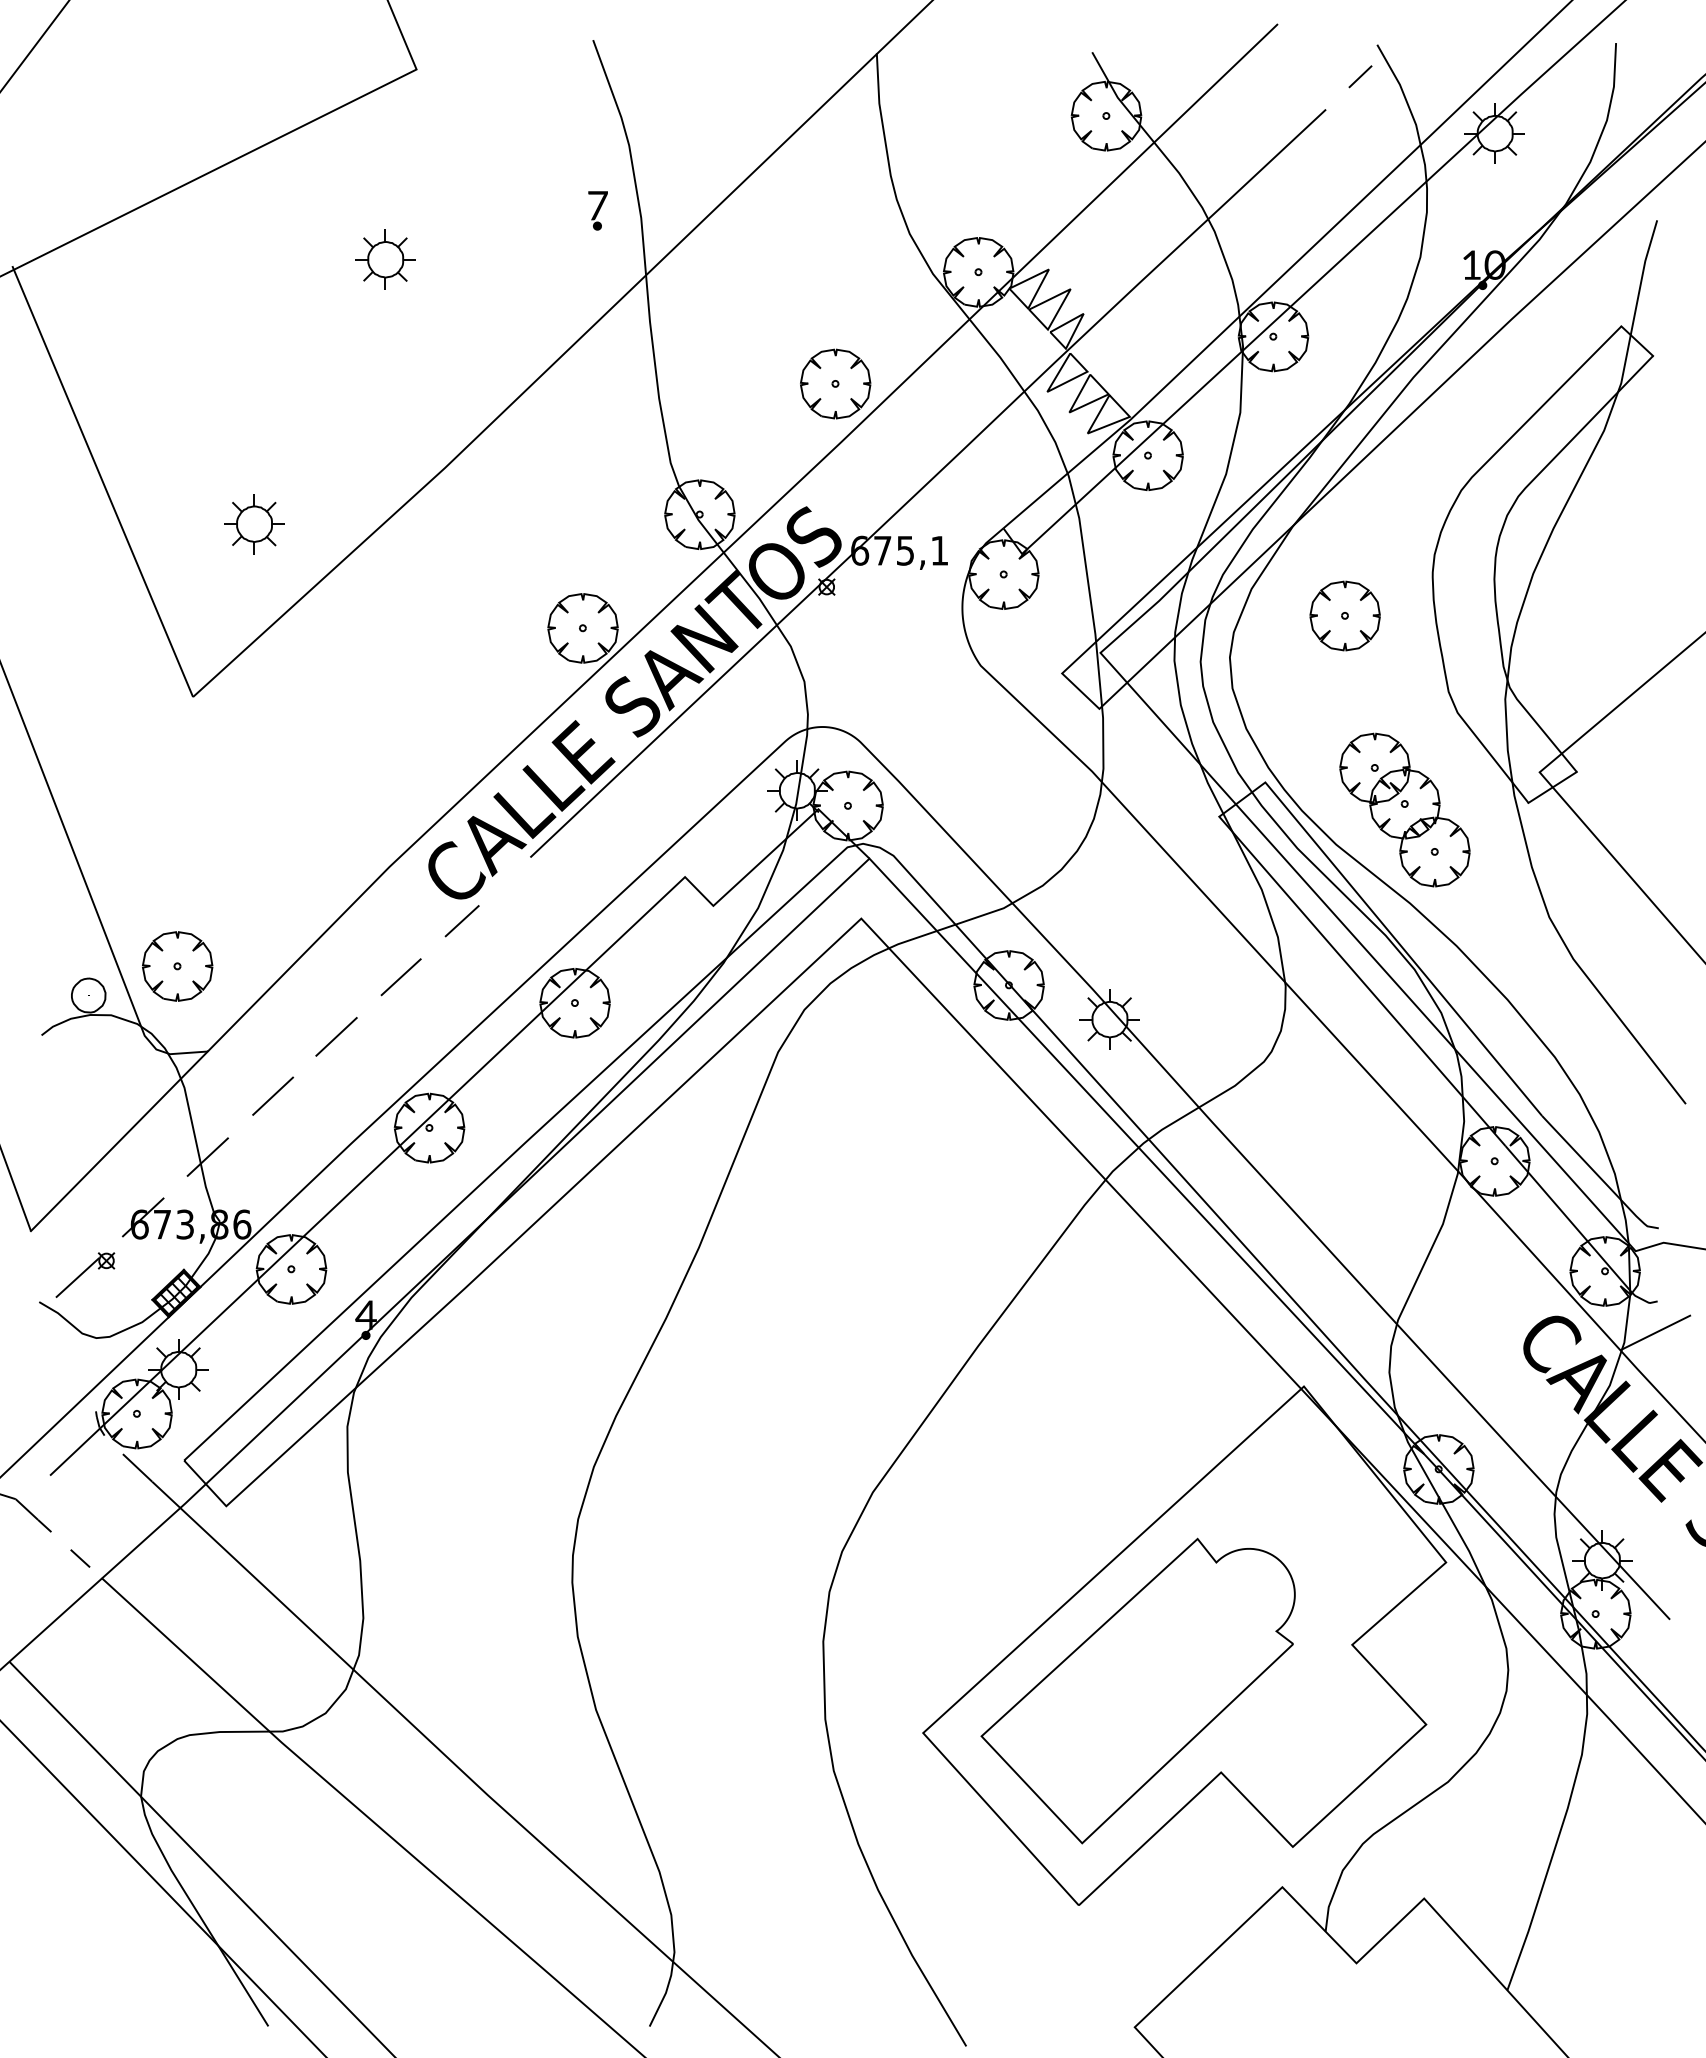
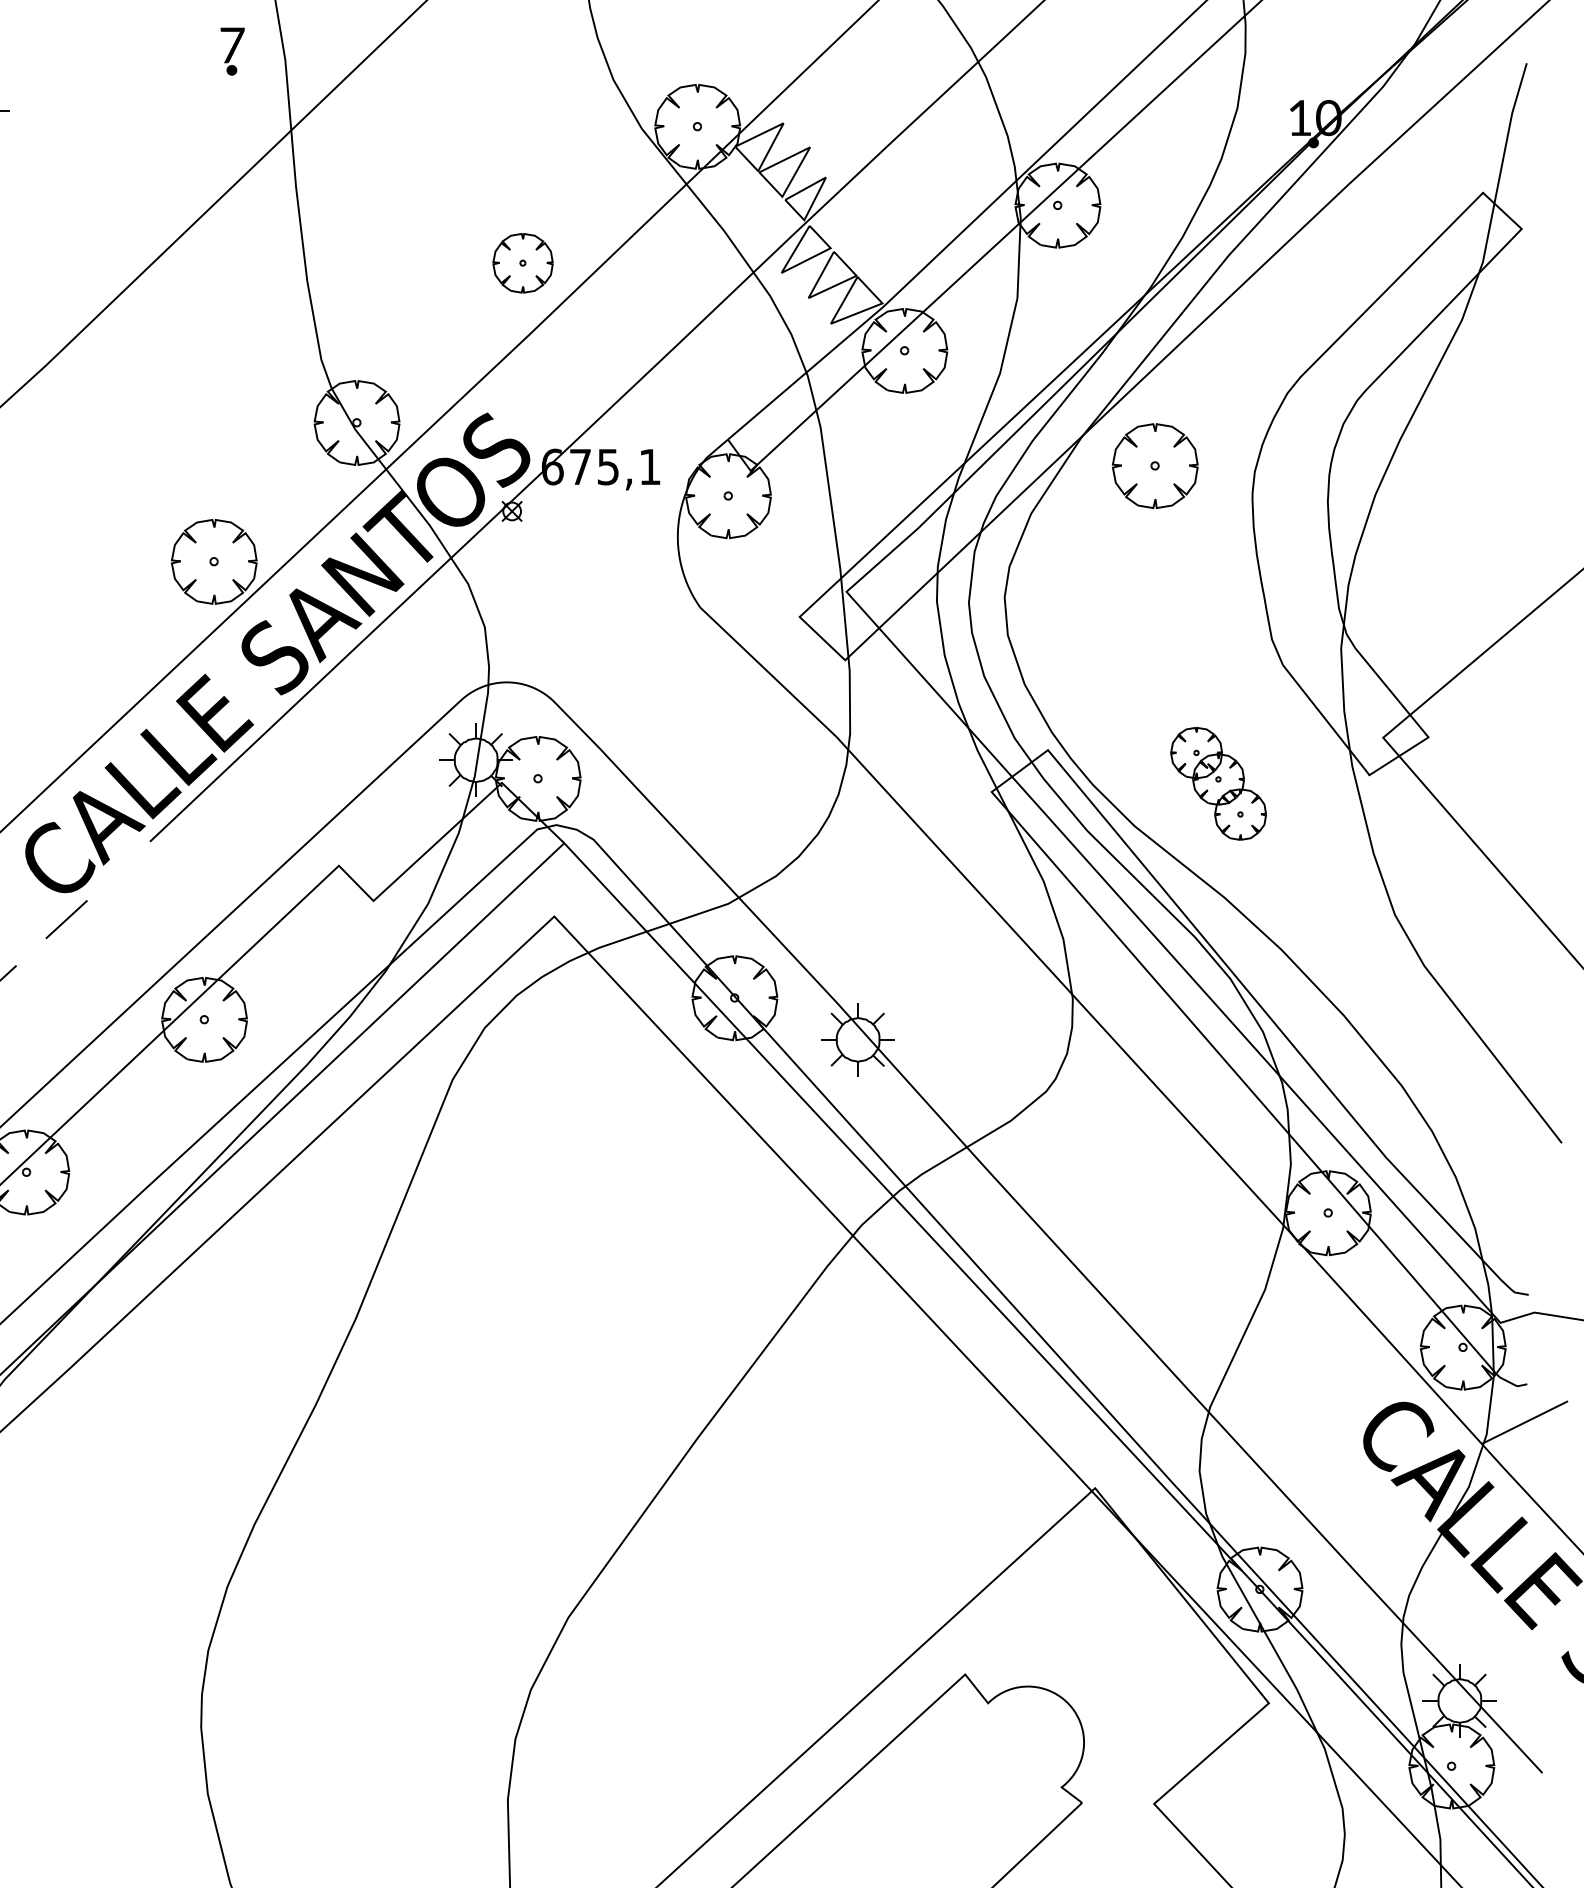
part: (835, 383) -> (522, 262), size x0.7
part: (1344, 615) -> (1154, 465), moved
part: (1404, 809) -> (1218, 783), size x0.6

